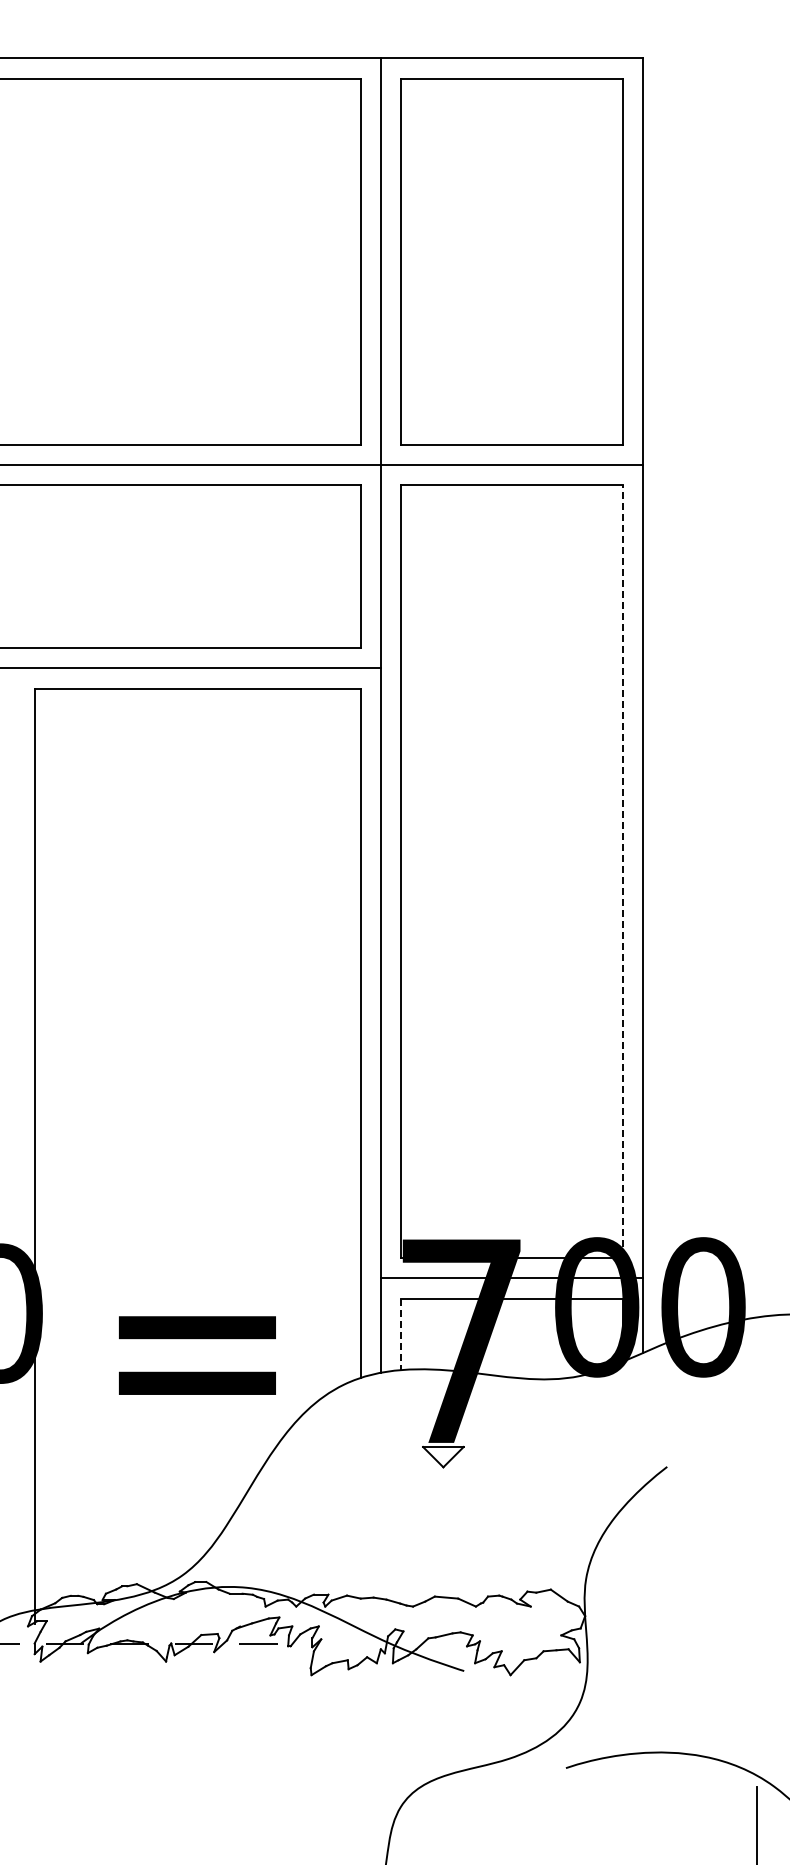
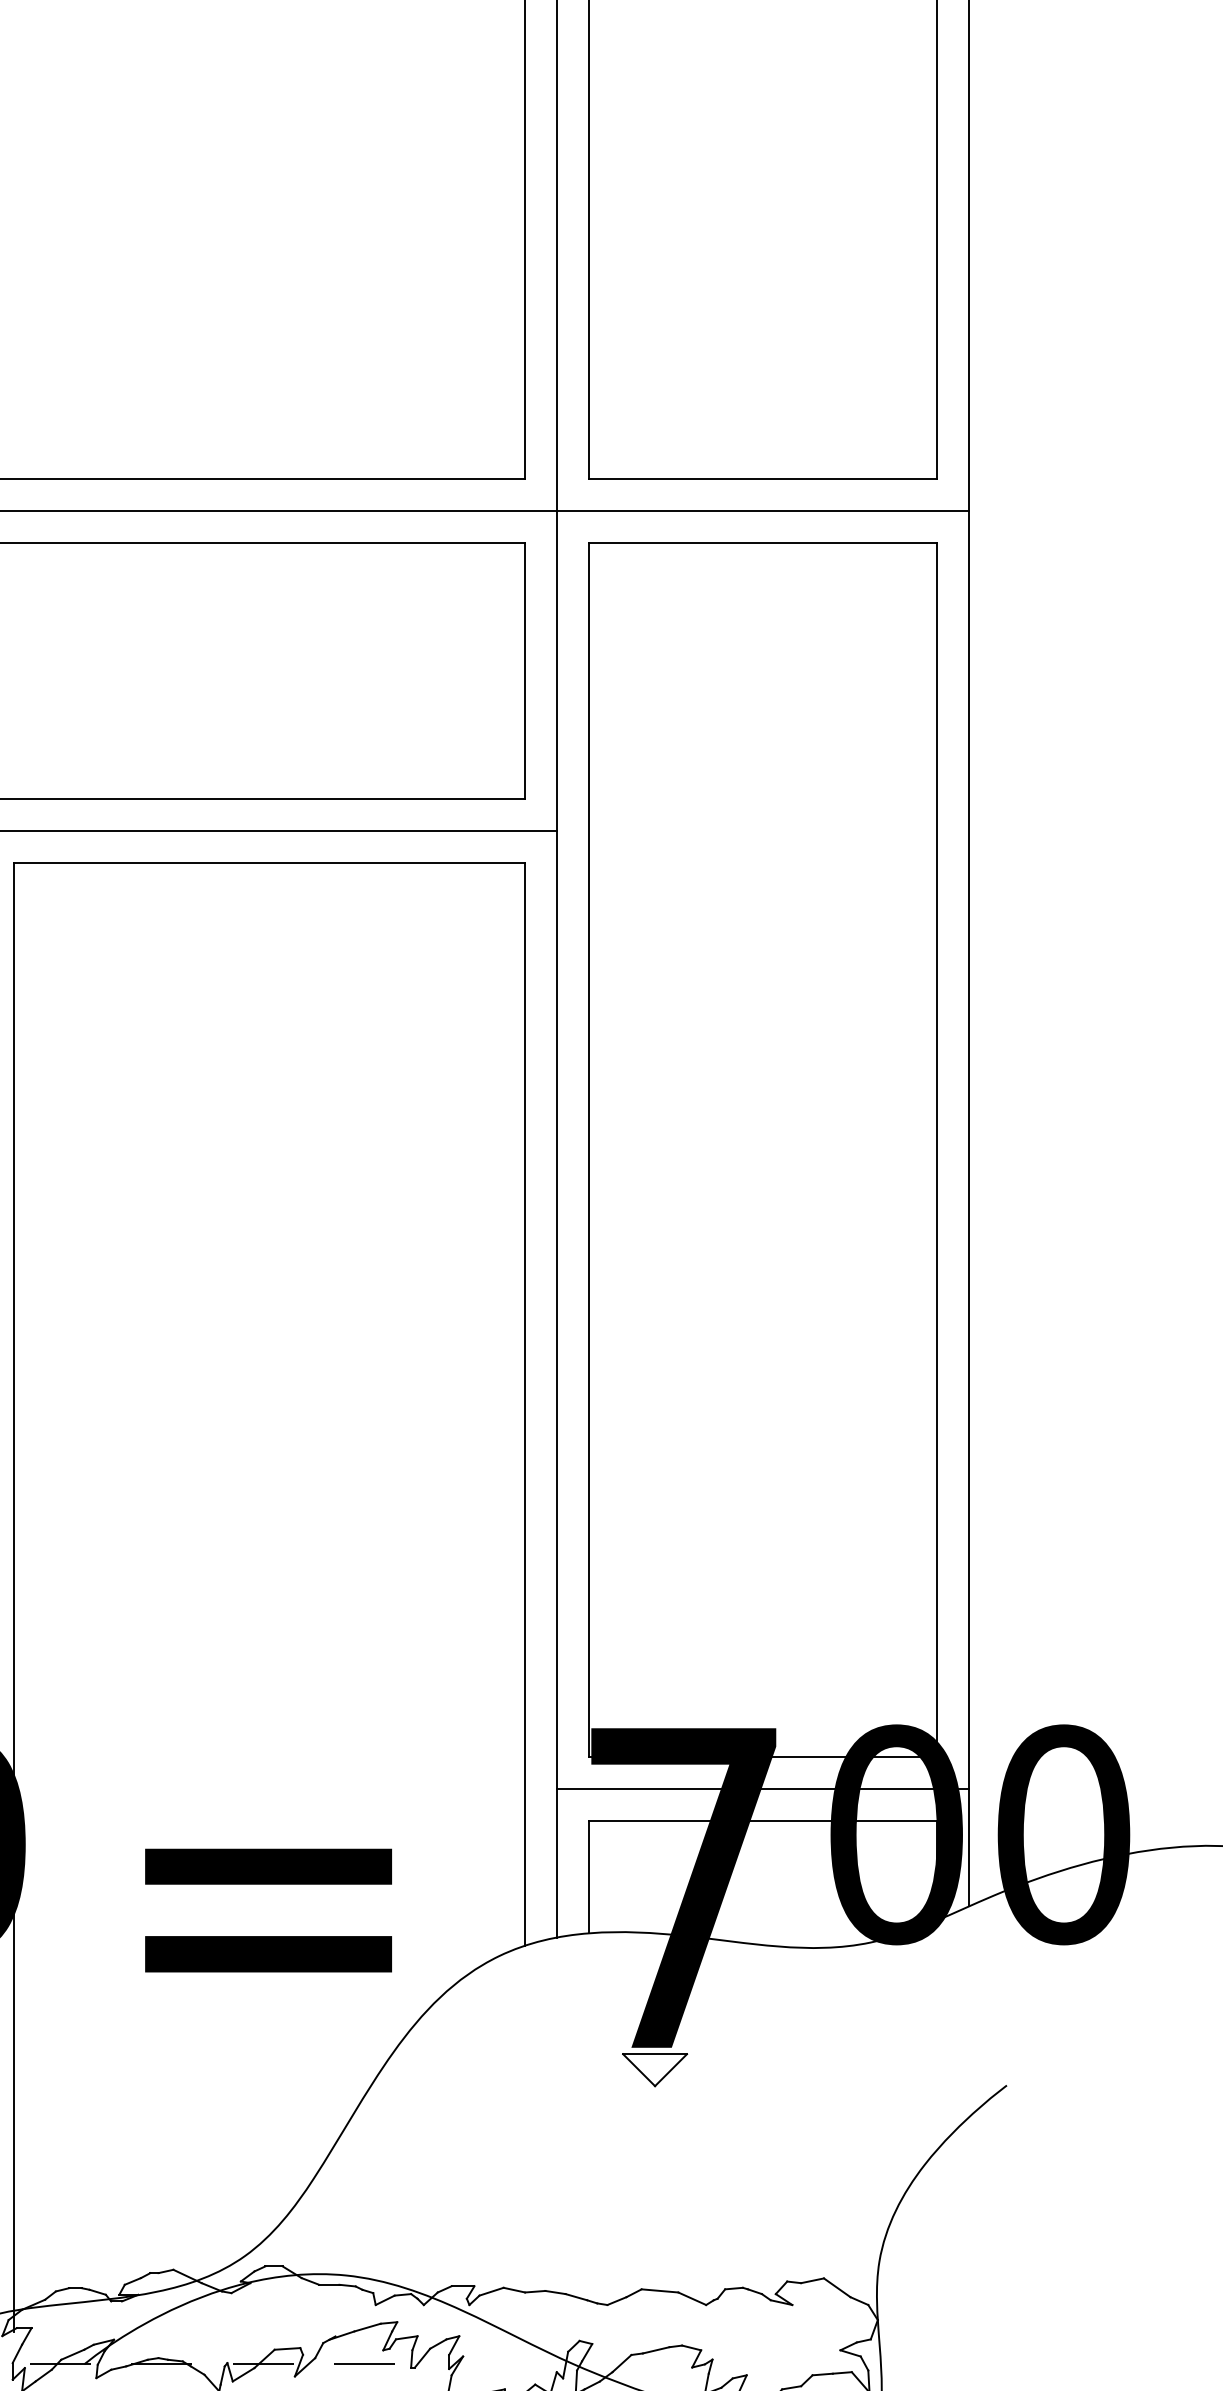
line: (622, 871) -> (936, 1149), dashed -> solid
line: (401, 1334) -> (589, 1877), dashed -> solid

